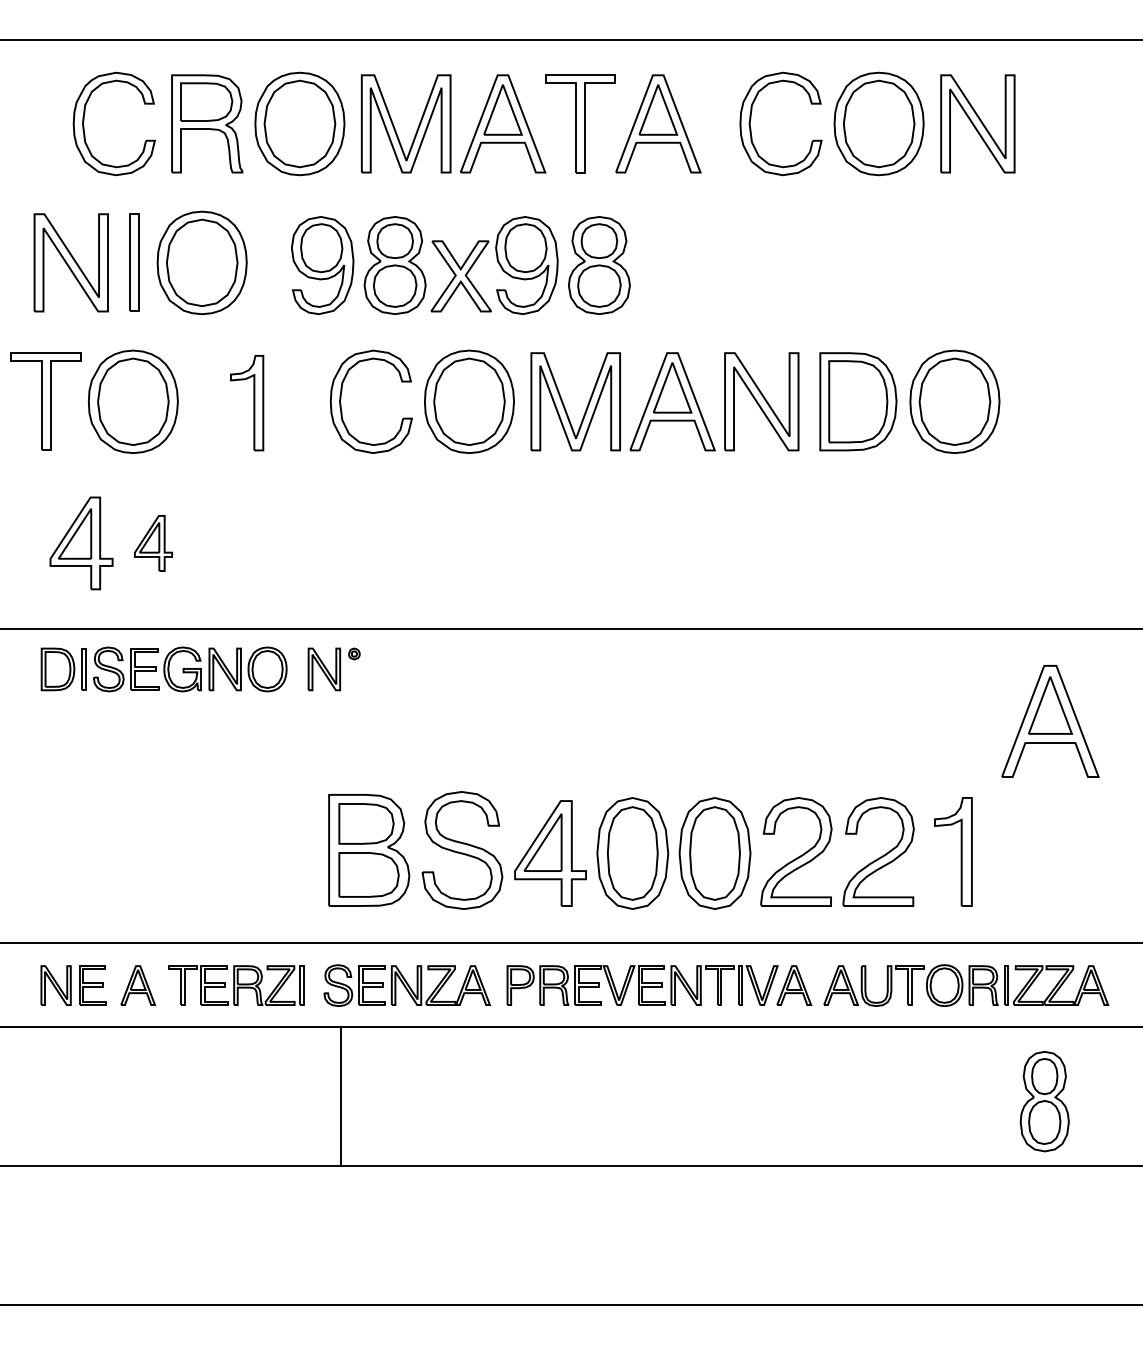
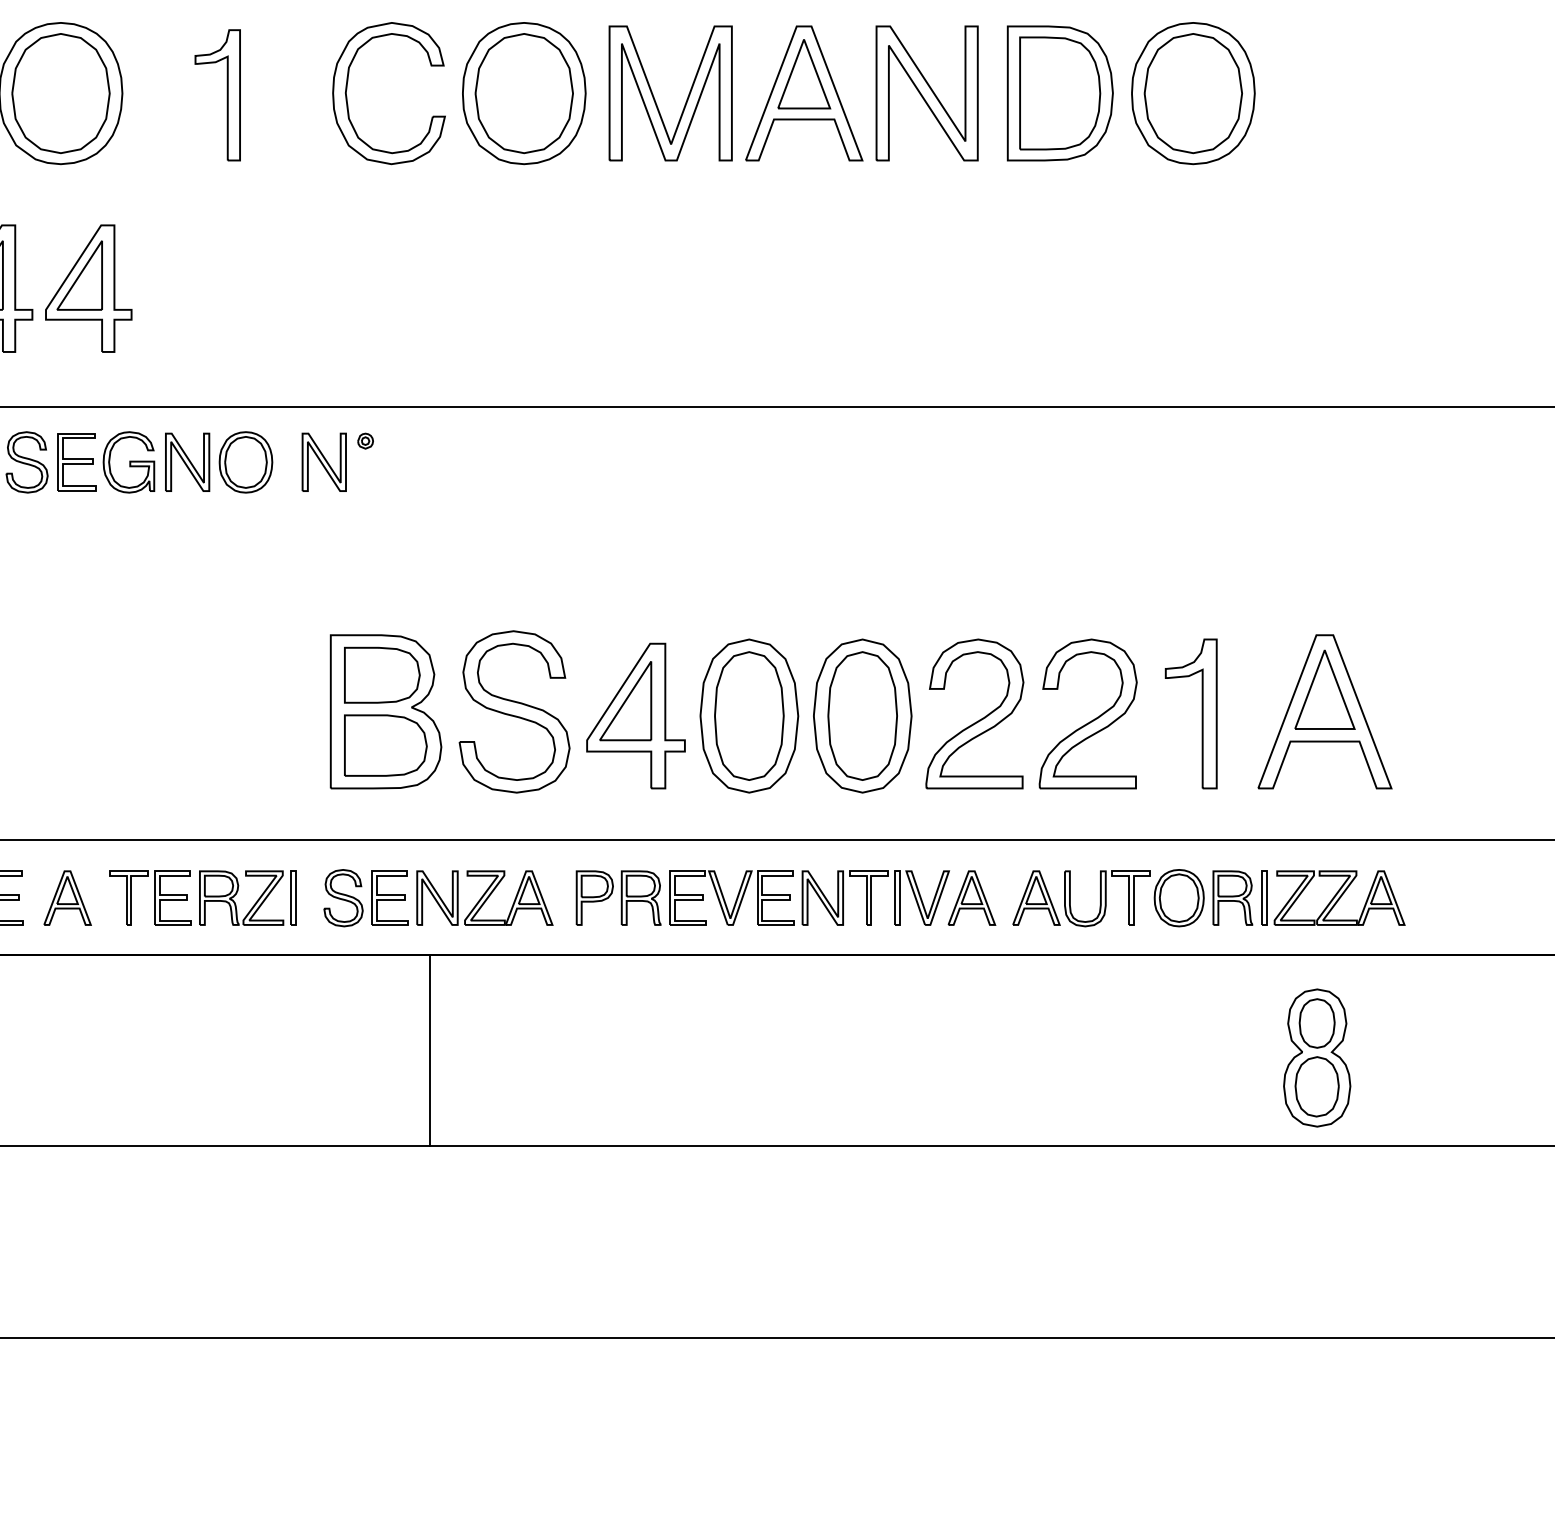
part: (153, 543) -> (88, 288), size x1.67
part: (1050, 721) -> (1325, 711), moved
line: (341, 1095) -> (430, 1049), moved

